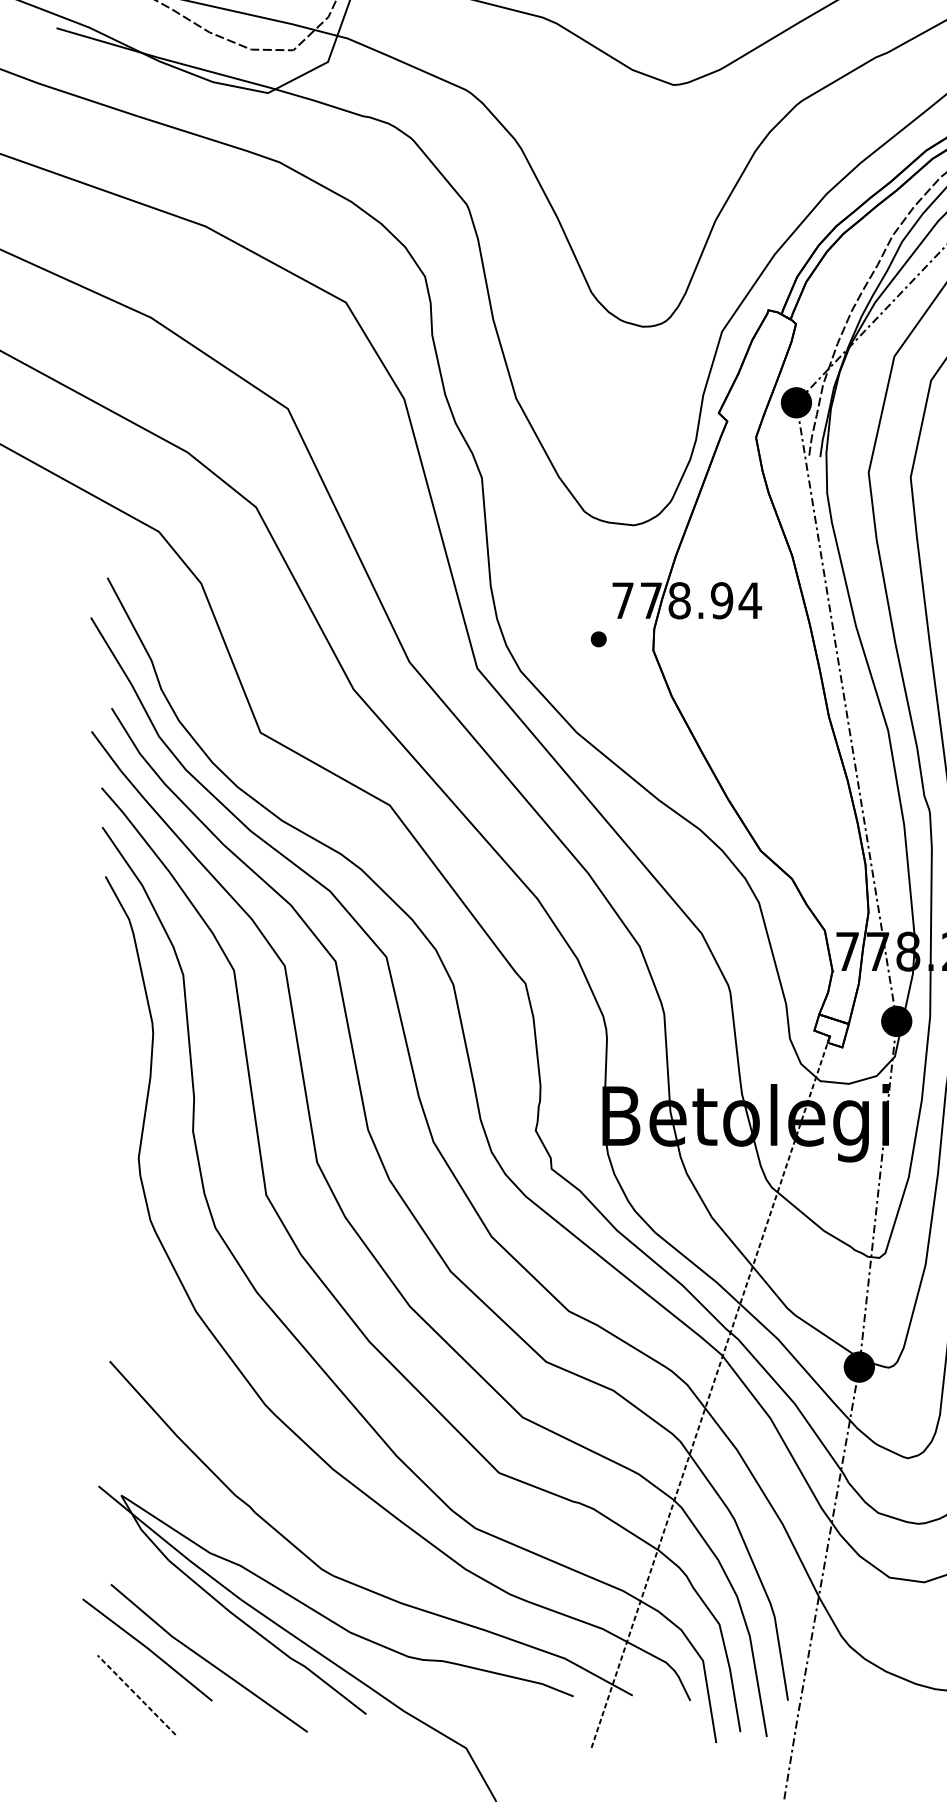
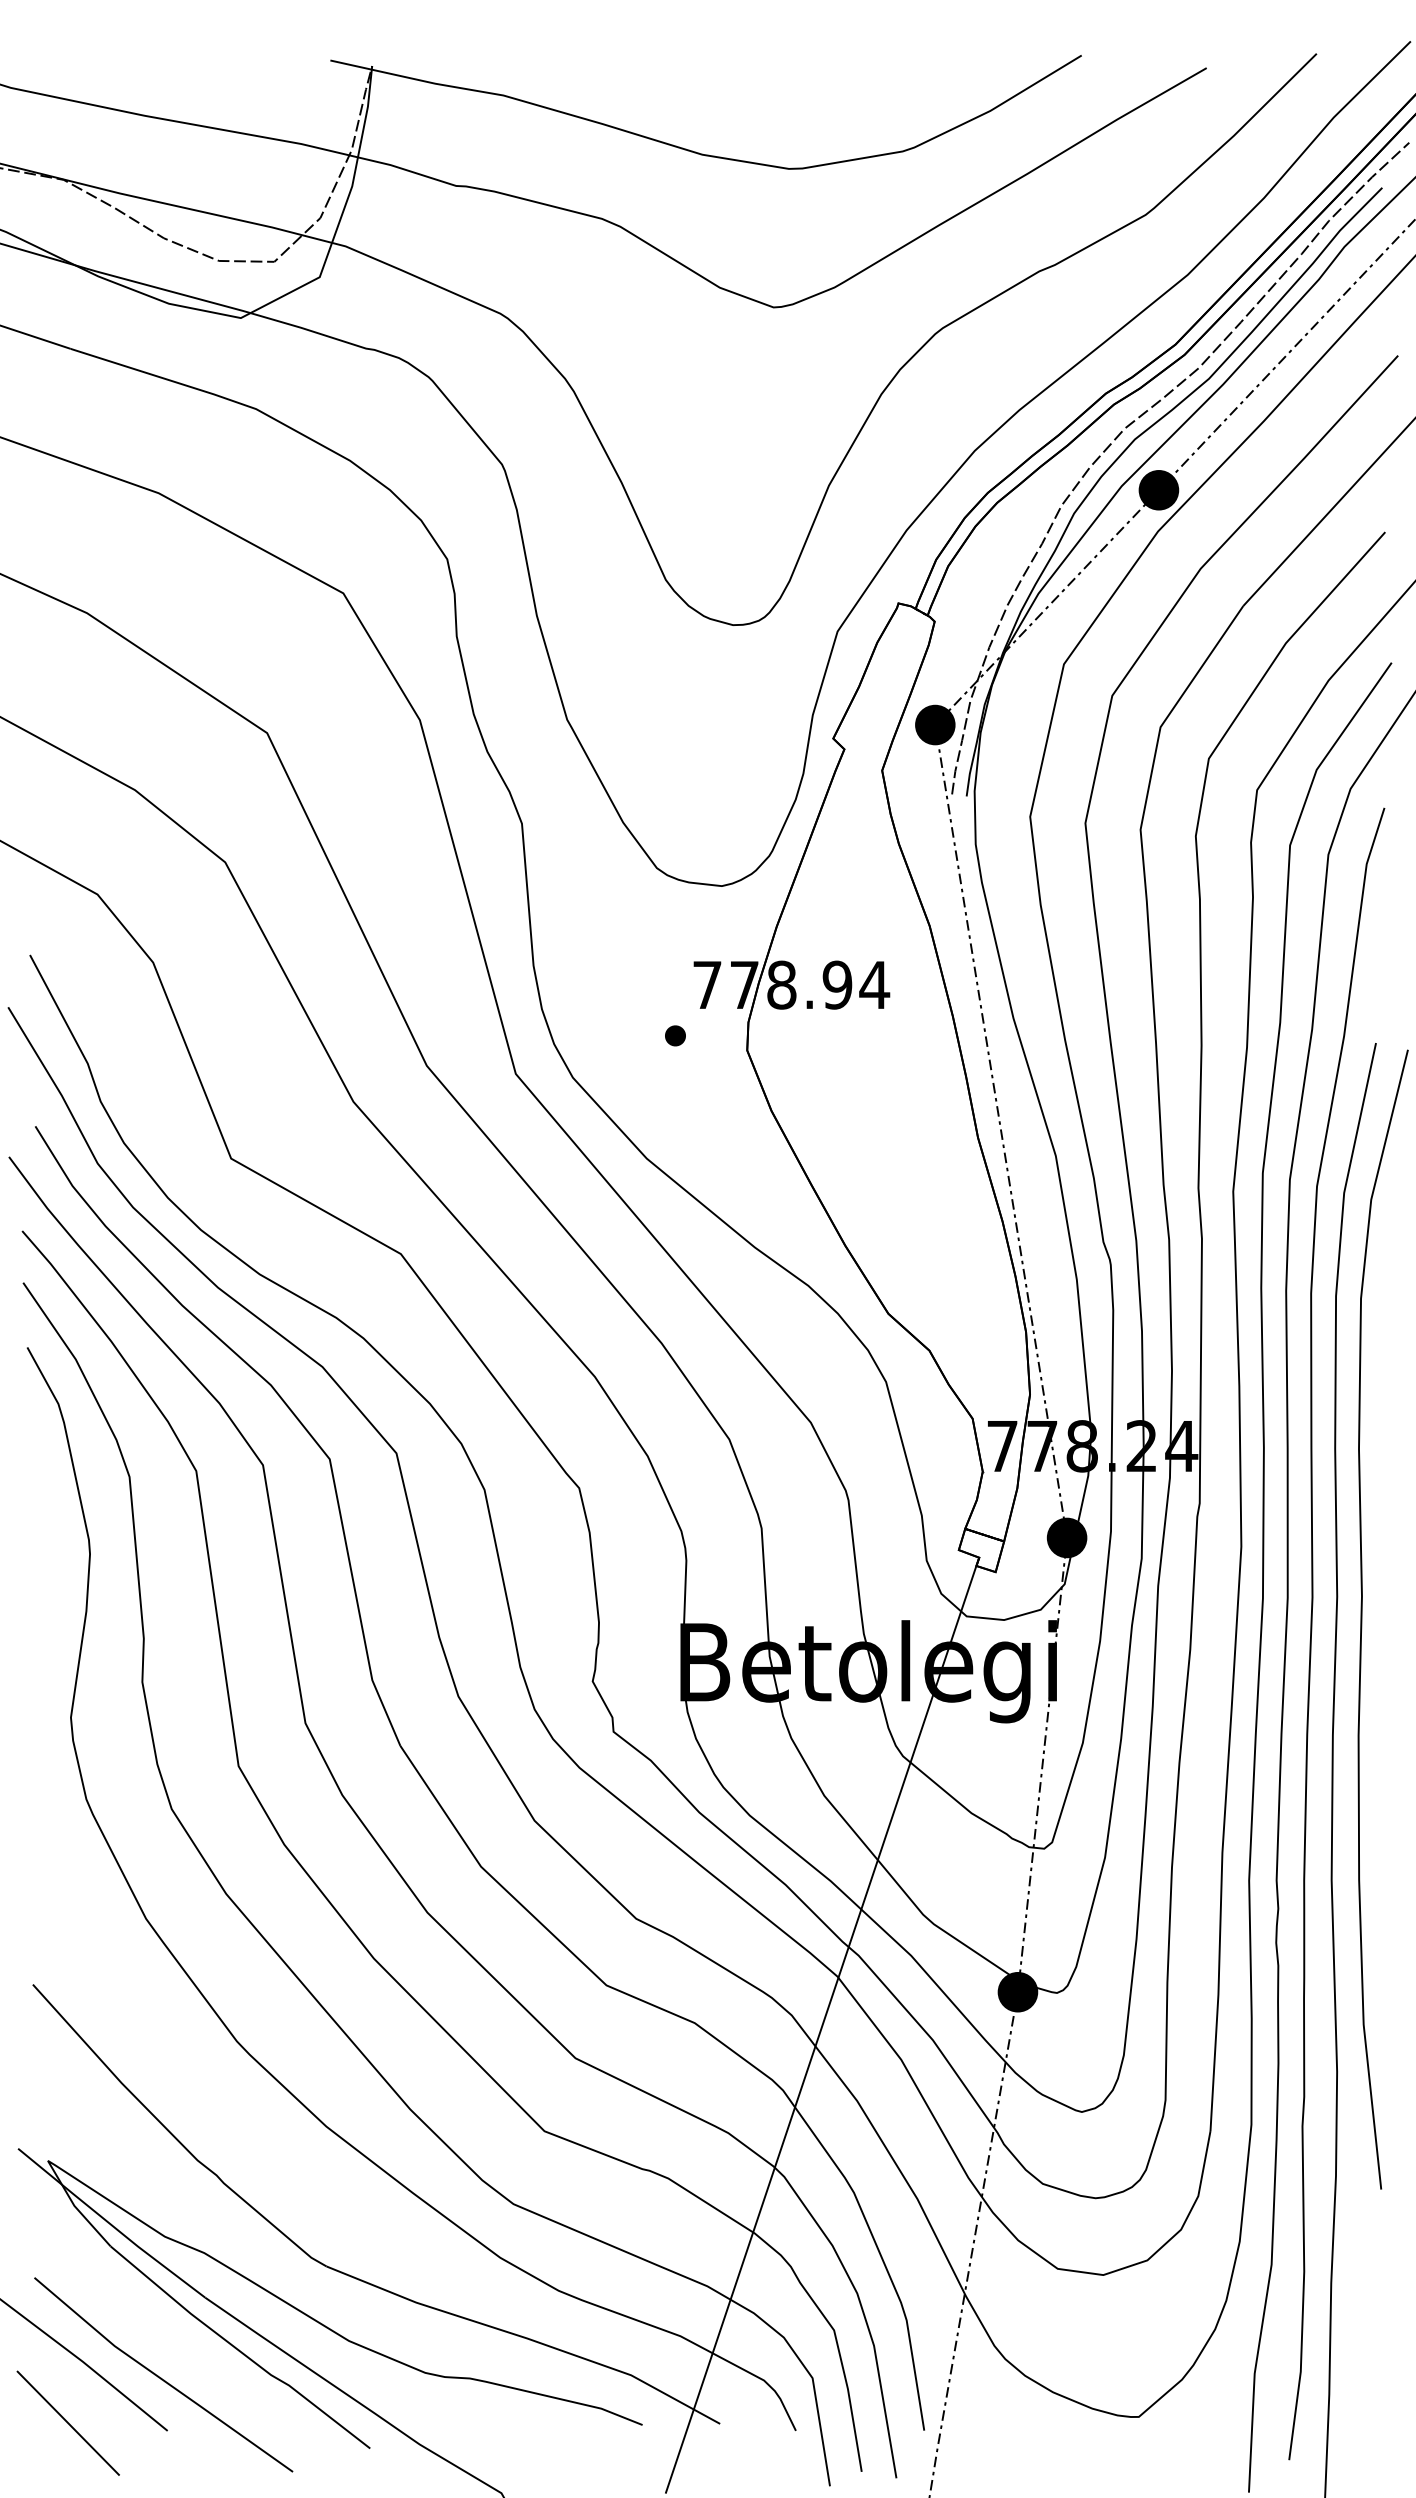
line: (710, 1392) -> (822, 2025), dashed -> solid
line: (136, 1694) -> (67, 2422), dashed -> solid

